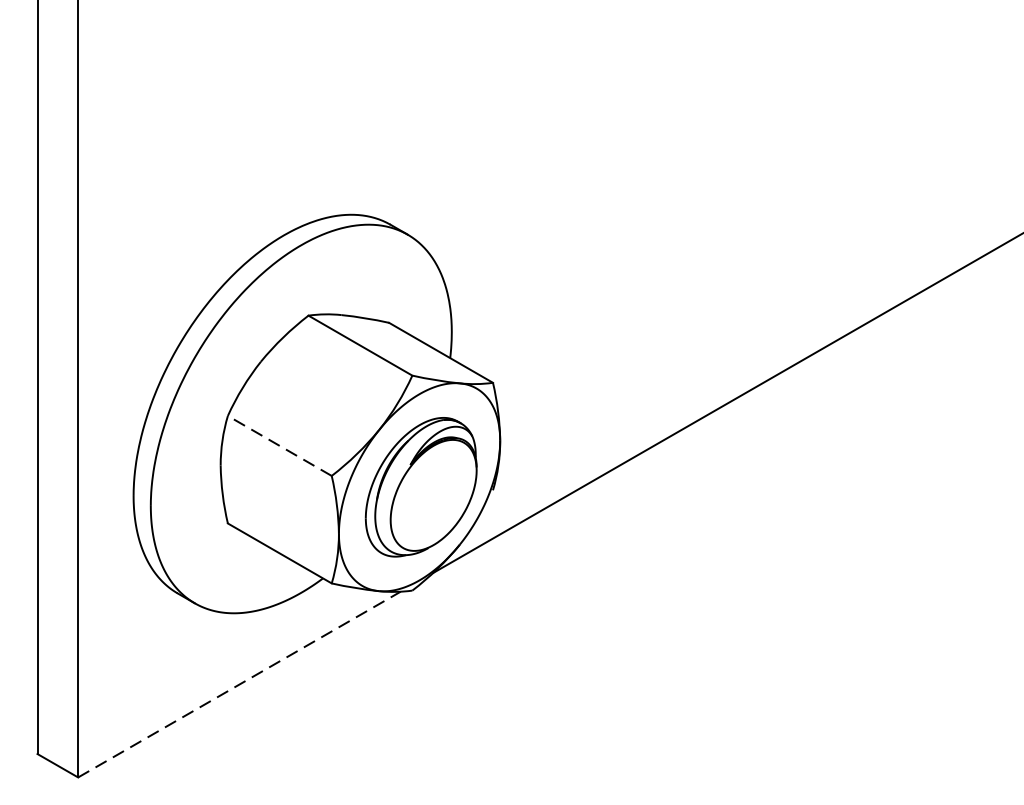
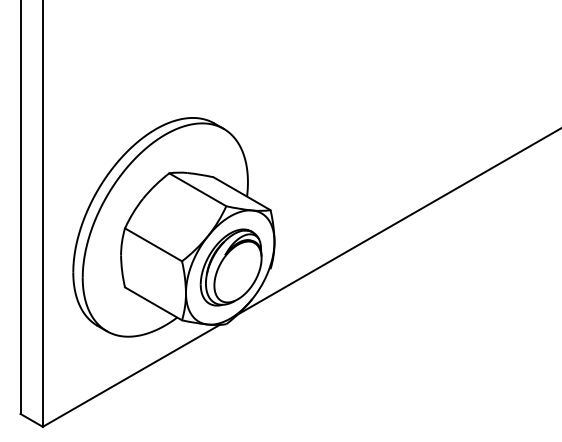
line: (279, 445) -> (153, 244), dashed -> solid
line: (239, 683) -> (131, 375), dashed -> solid

